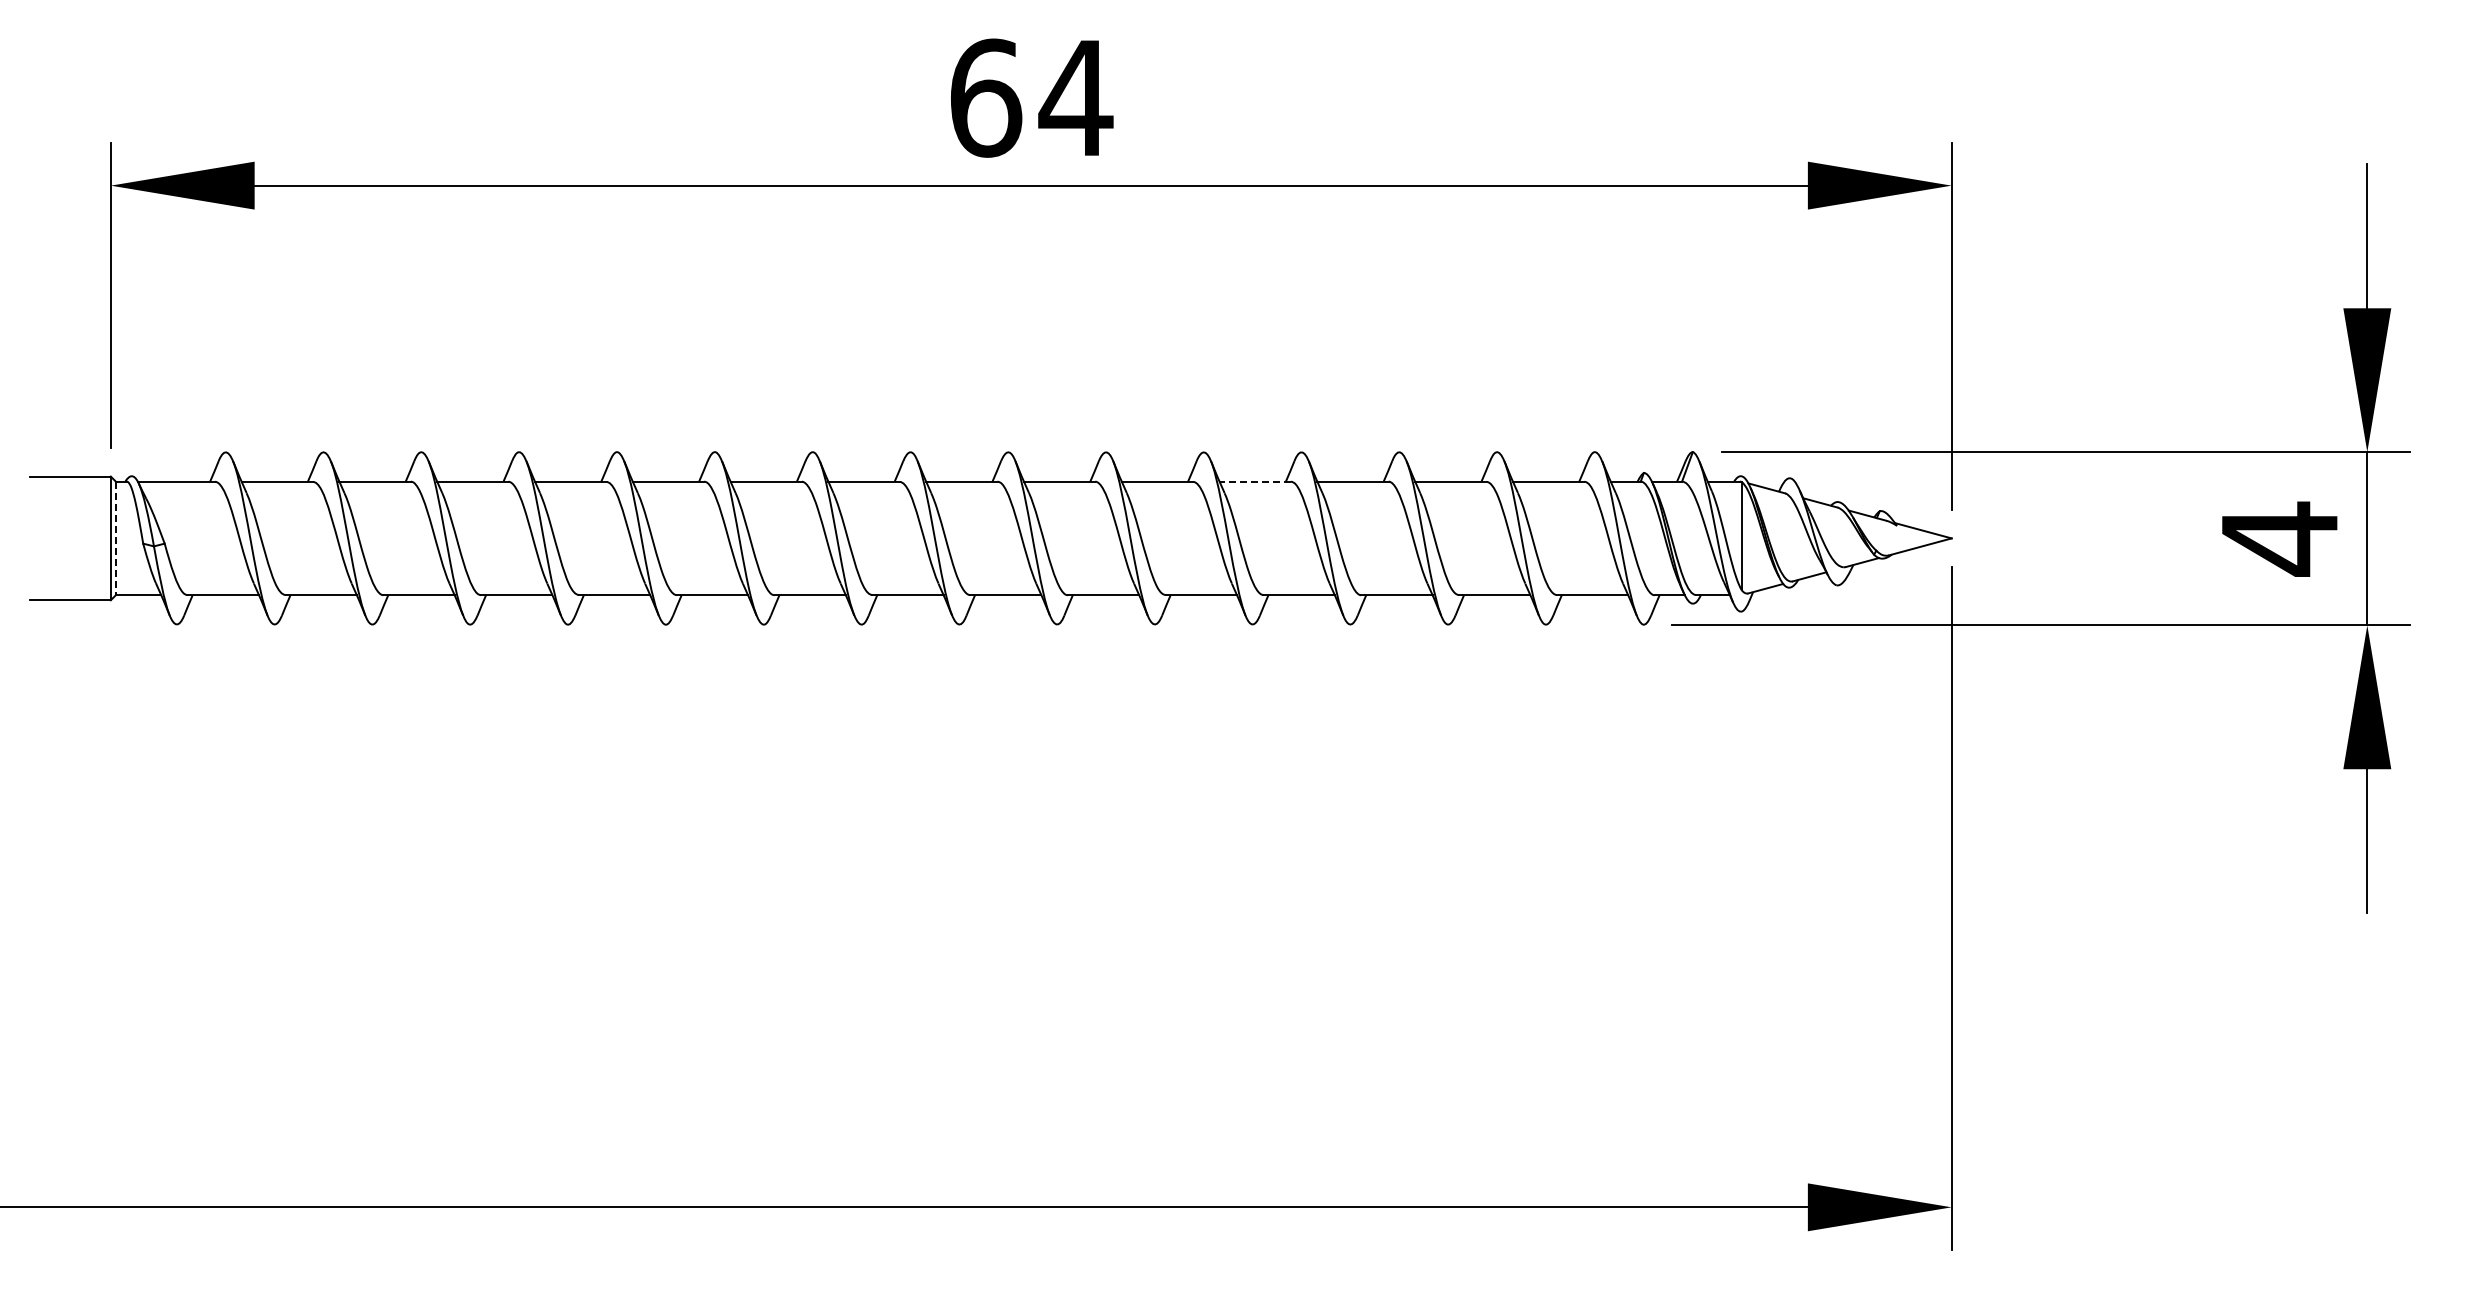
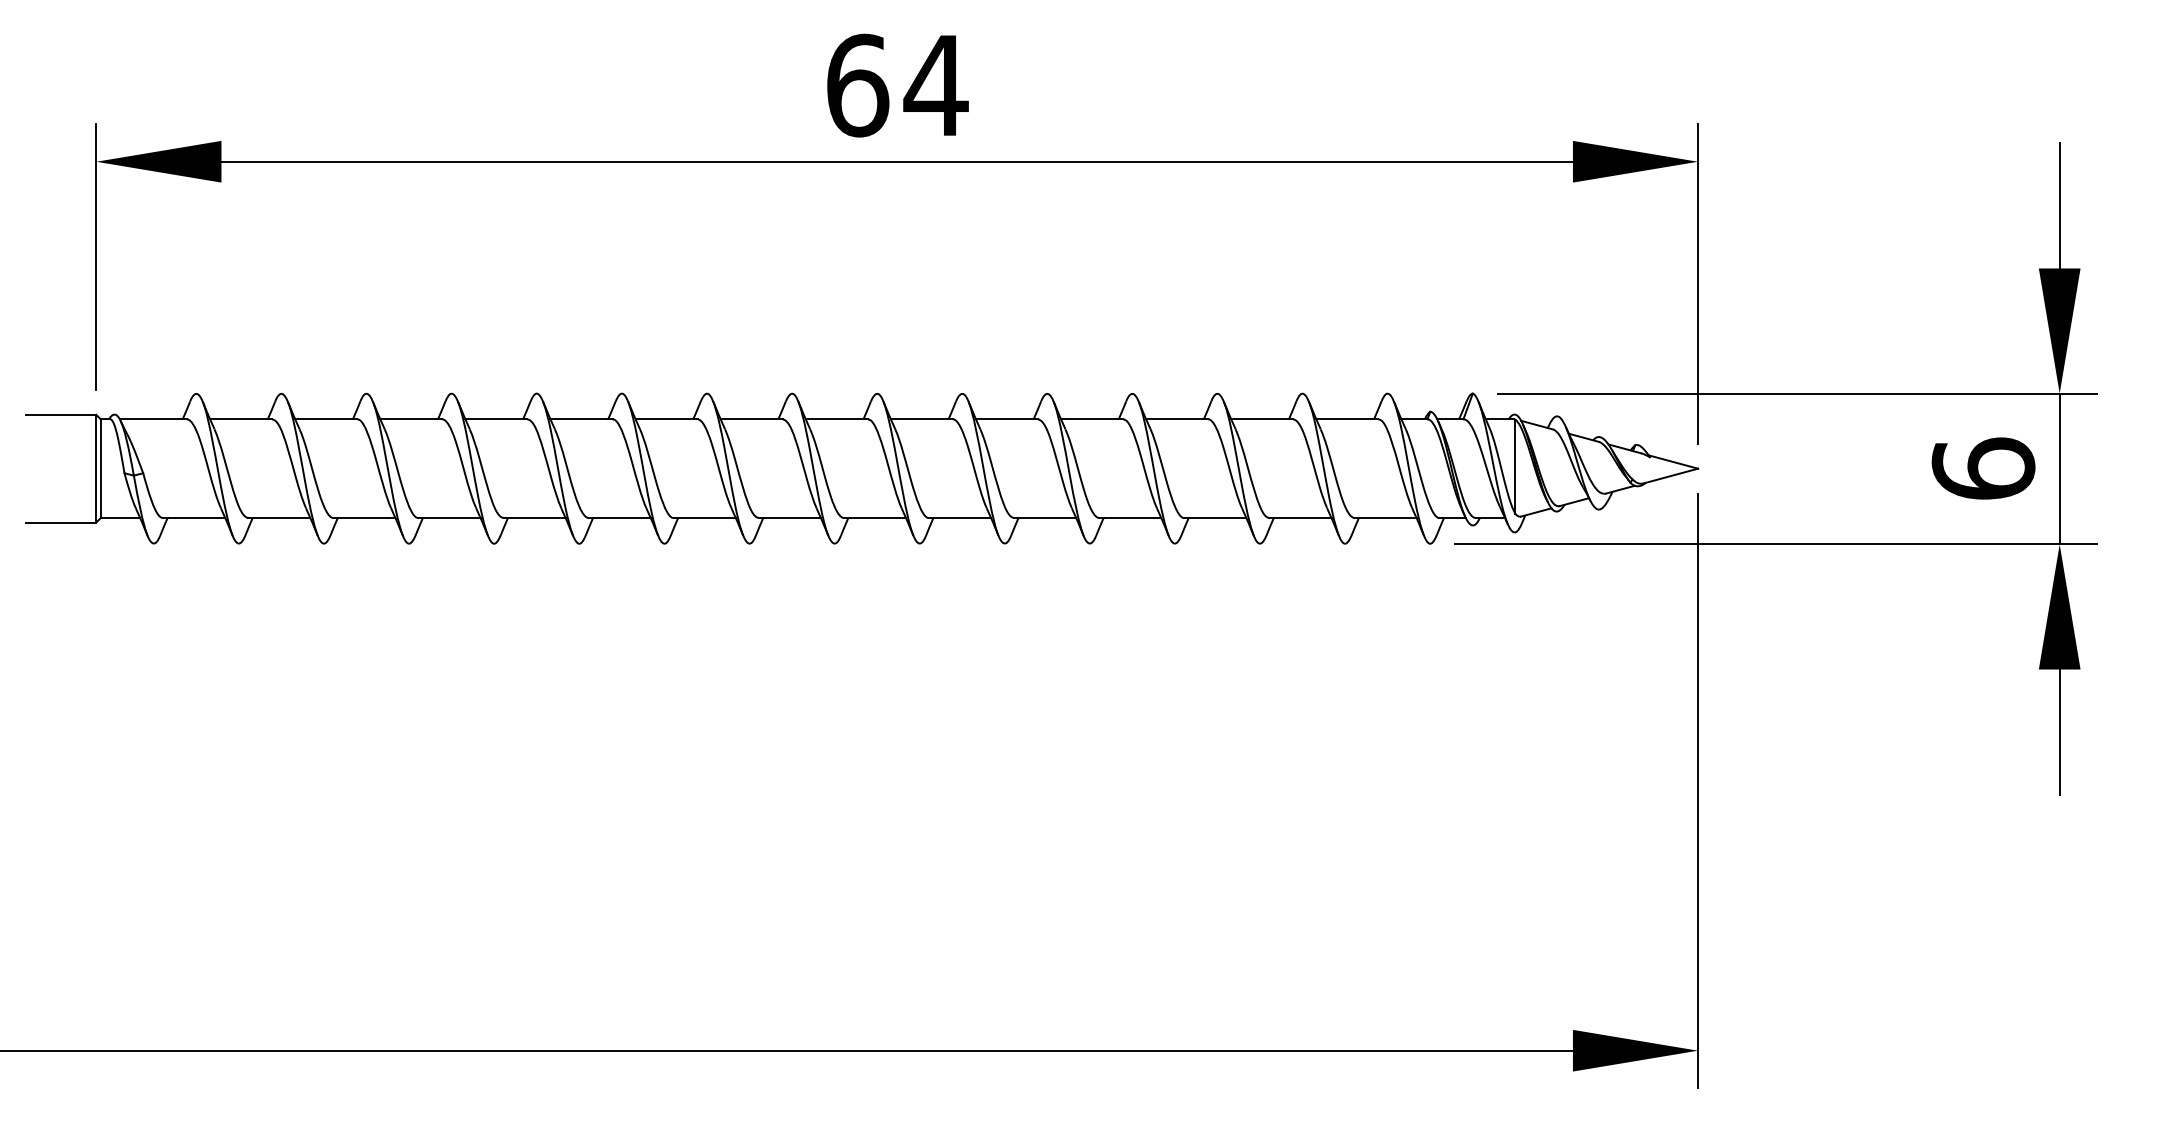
line: (1255, 481) -> (1092, 419), dashed -> solid
line: (115, 538) -> (100, 468), dashed -> solid
text: (2279, 538) -> (1983, 468), 4 -> 6

